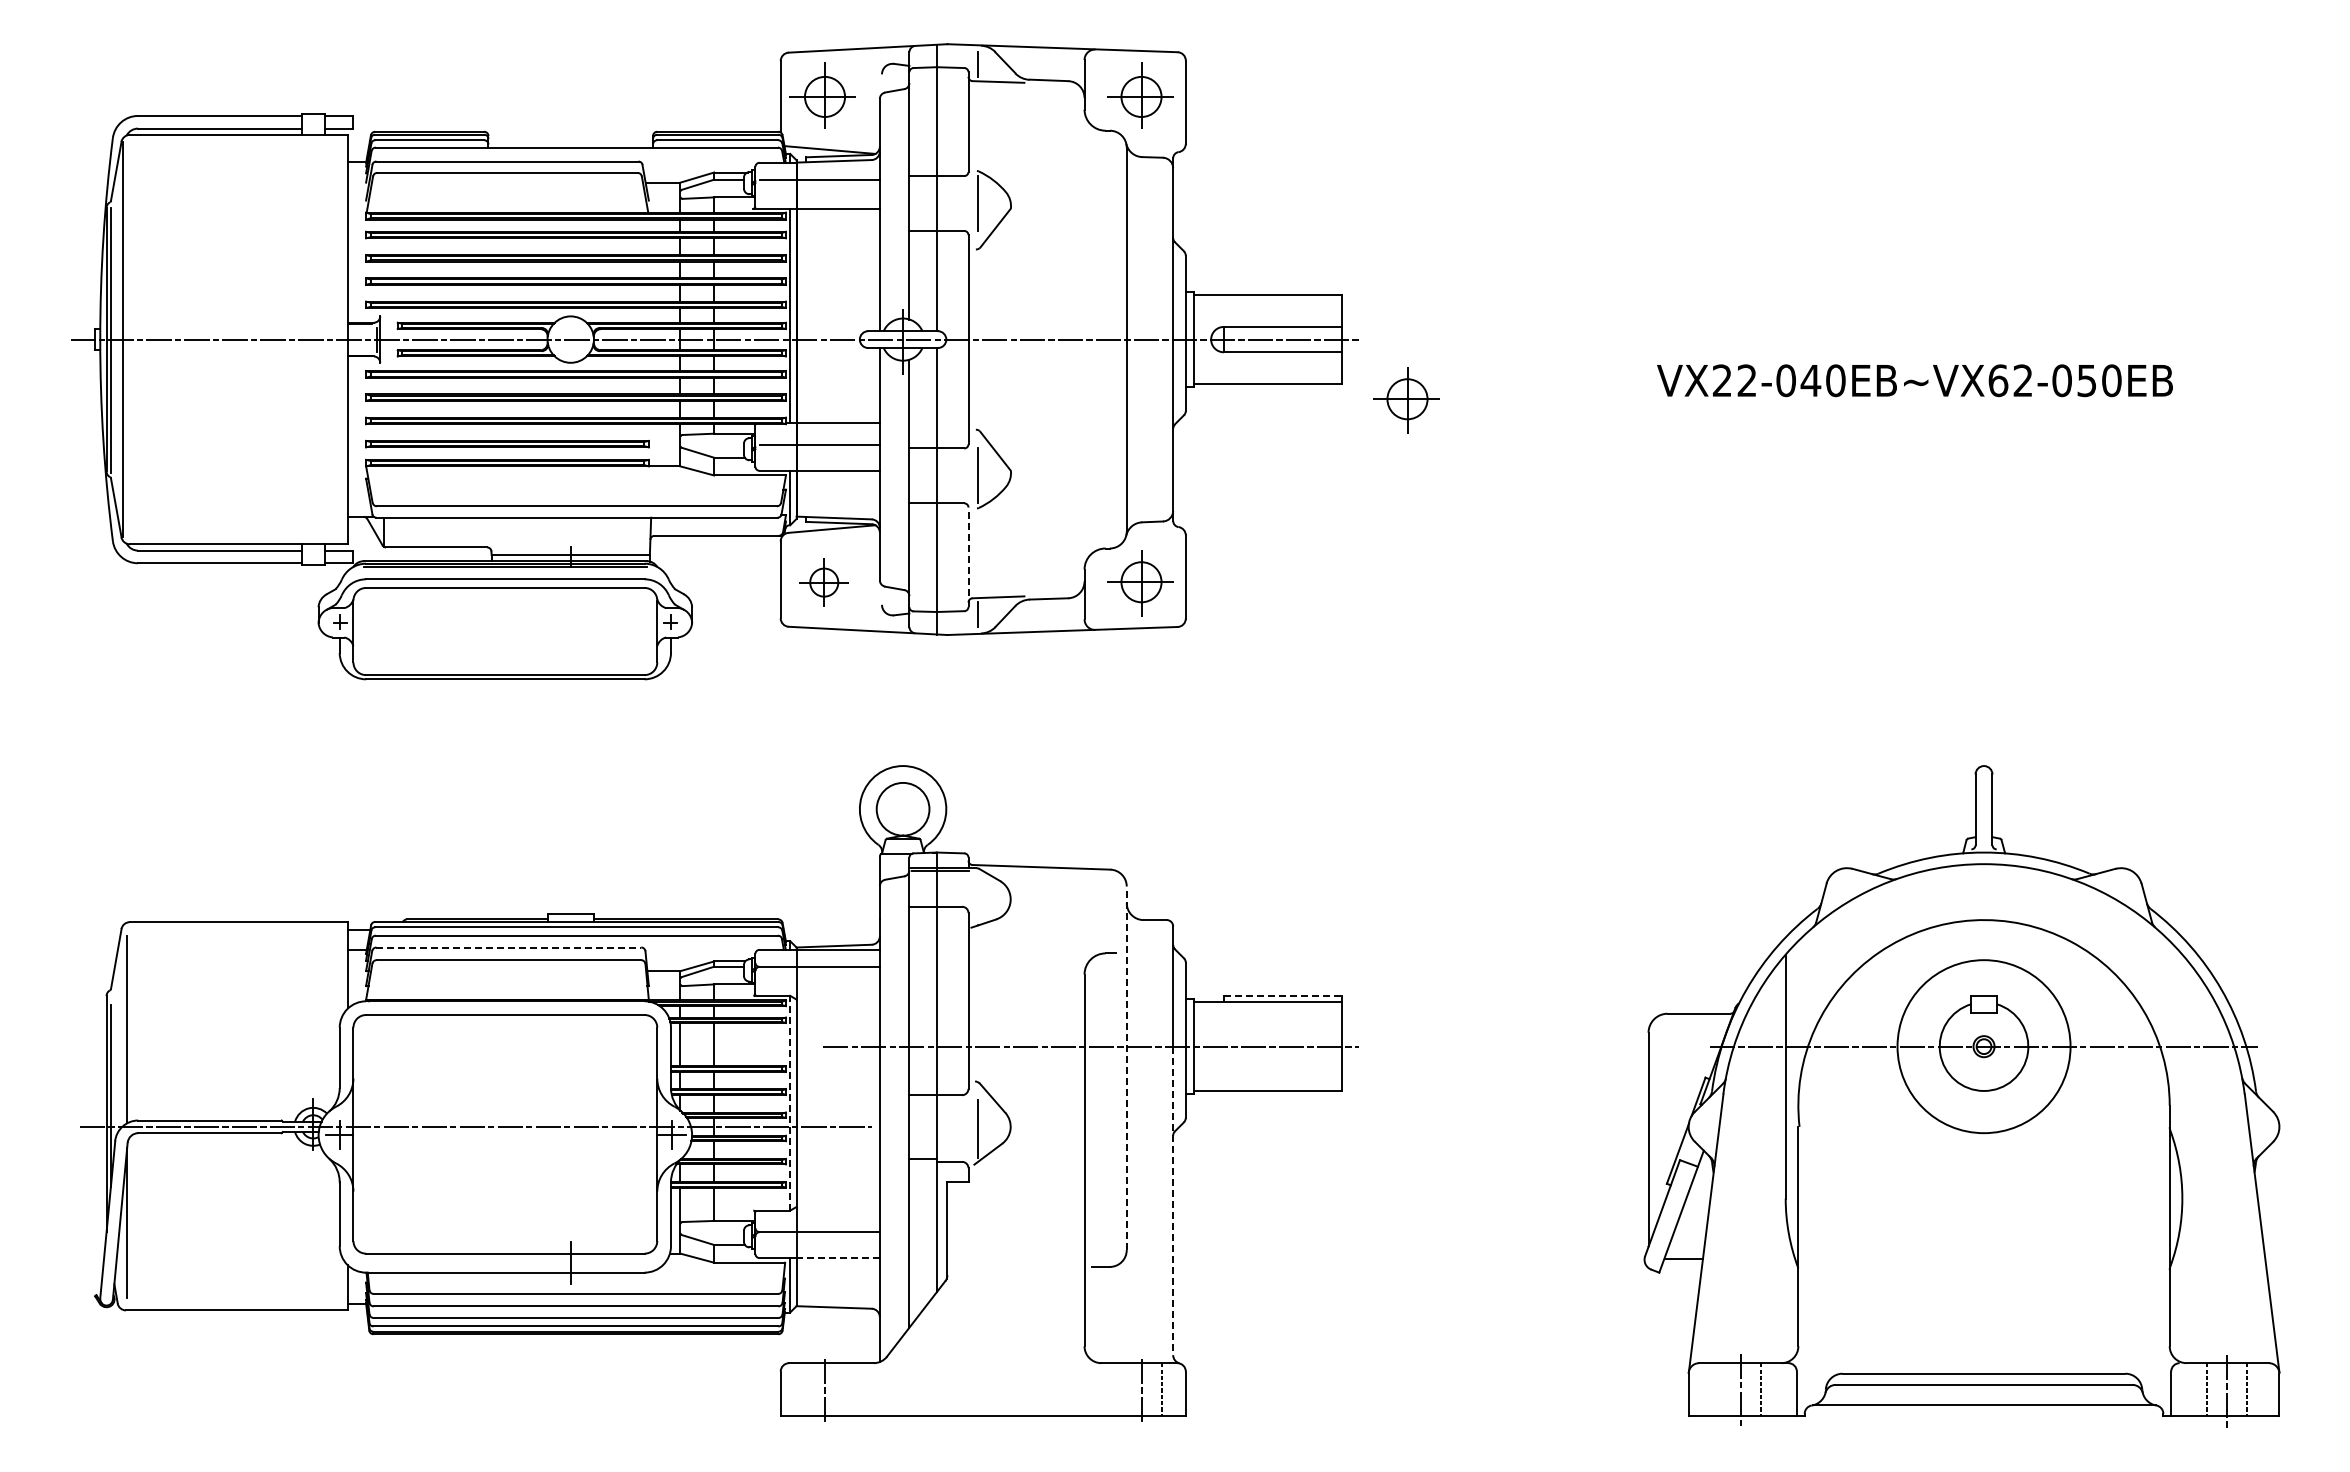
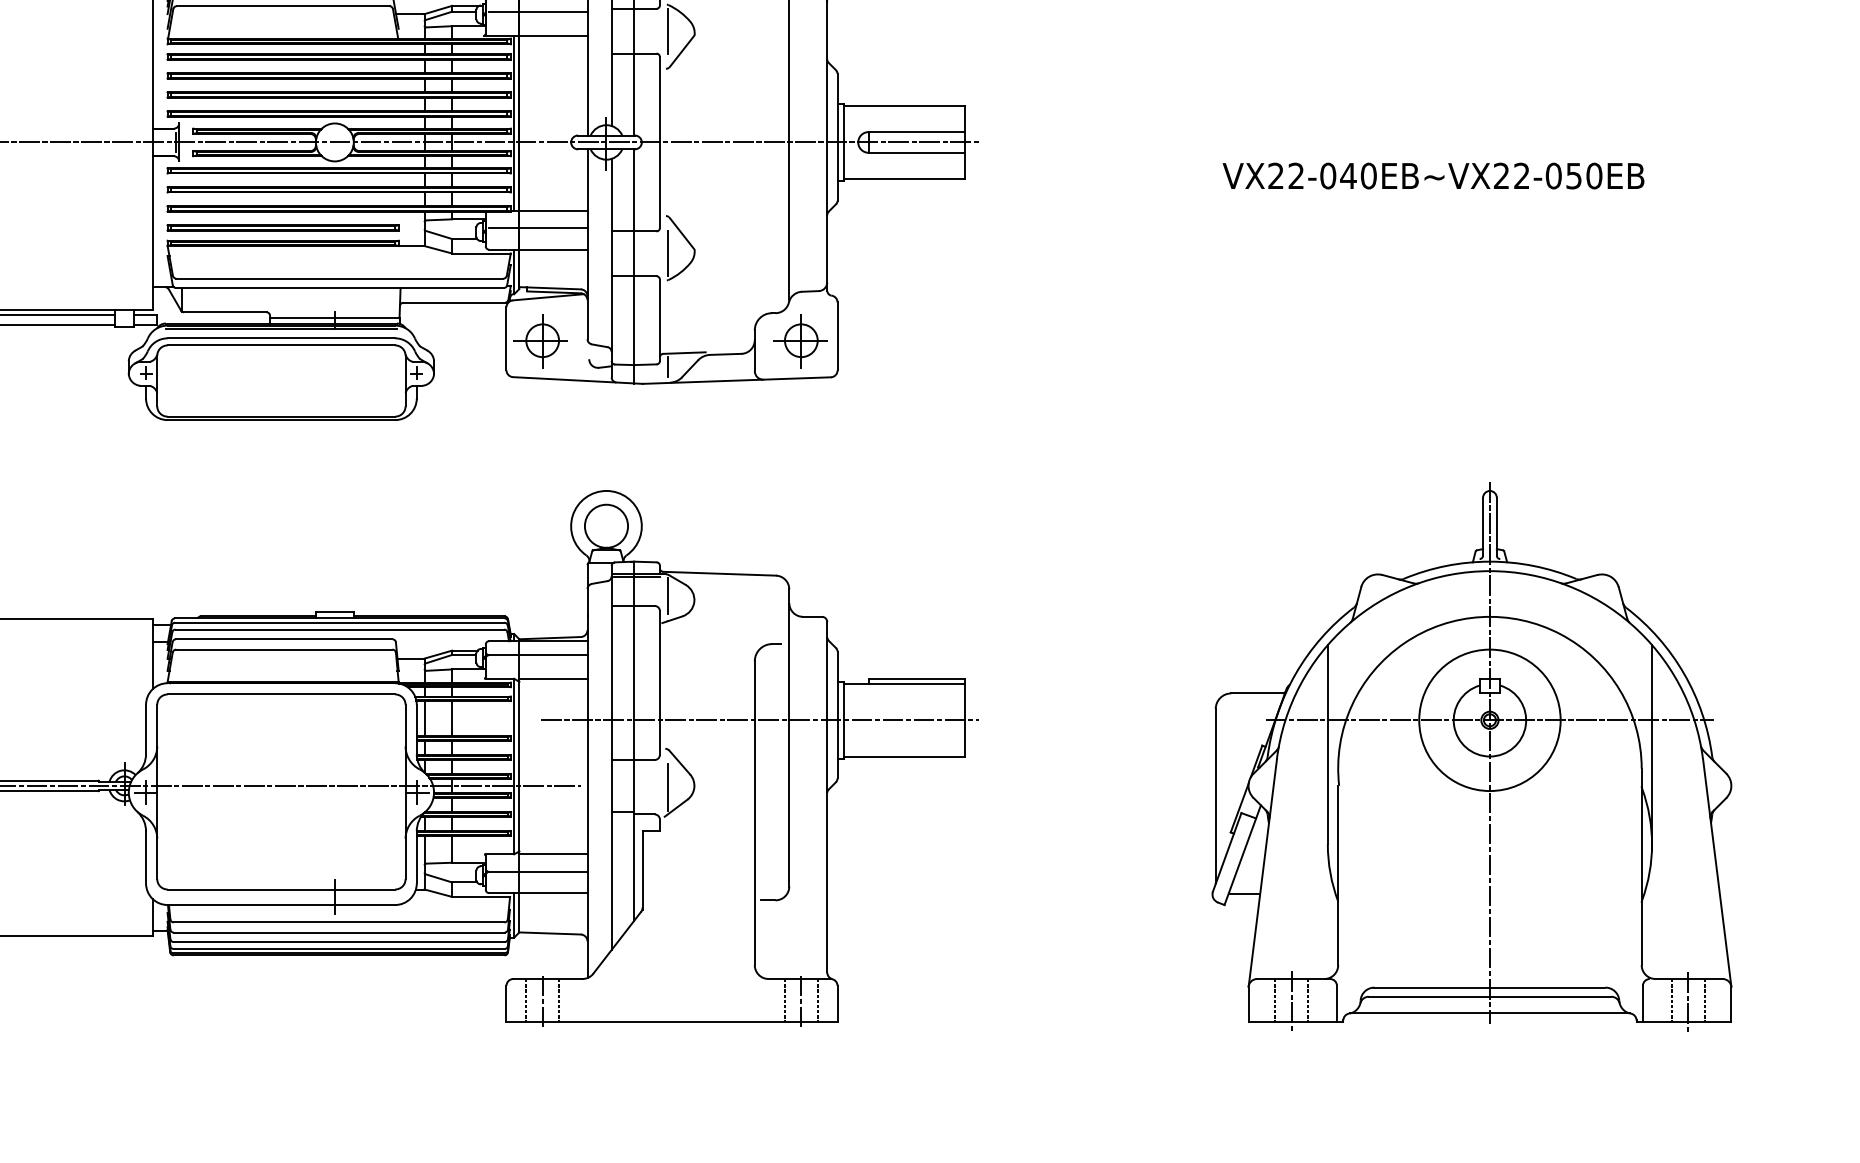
text: (1998, 380) -> (1501, 175), VX22-040EB~VX62-050EB -> VX22-040EB~VX22-050EB
part: (1406, 400) -> (1017, 192), removed
line: (968, 557) -> (659, 320), dashed -> solid
part: (822, 583) -> (540, 341), size x1.43
line: (978, 894) -> (668, 595), added
line: (509, 947) -> (284, 639), dashed -> solid
line: (837, 995) -> (552, 678), added
line: (1283, 996) -> (917, 679), dashed -> solid
line: (1126, 1068) -> (789, 738), dashed -> solid
line: (2182, 1080) -> (1652, 747), added
line: (1984, 1086) -> (1490, 752), added
line: (790, 1102) -> (514, 765), dashed -> solid
line: (1173, 1201) -> (827, 846), dashed -> solid
line: (837, 1210) -> (552, 854), added
line: (838, 1258) -> (553, 893), dashed -> solid
line: (804, 1389) -> (525, 1000), added
line: (845, 1389) -> (559, 1000), added
line: (1121, 1389) -> (784, 1000), added
line: (1721, 1389) -> (1275, 1000), added

